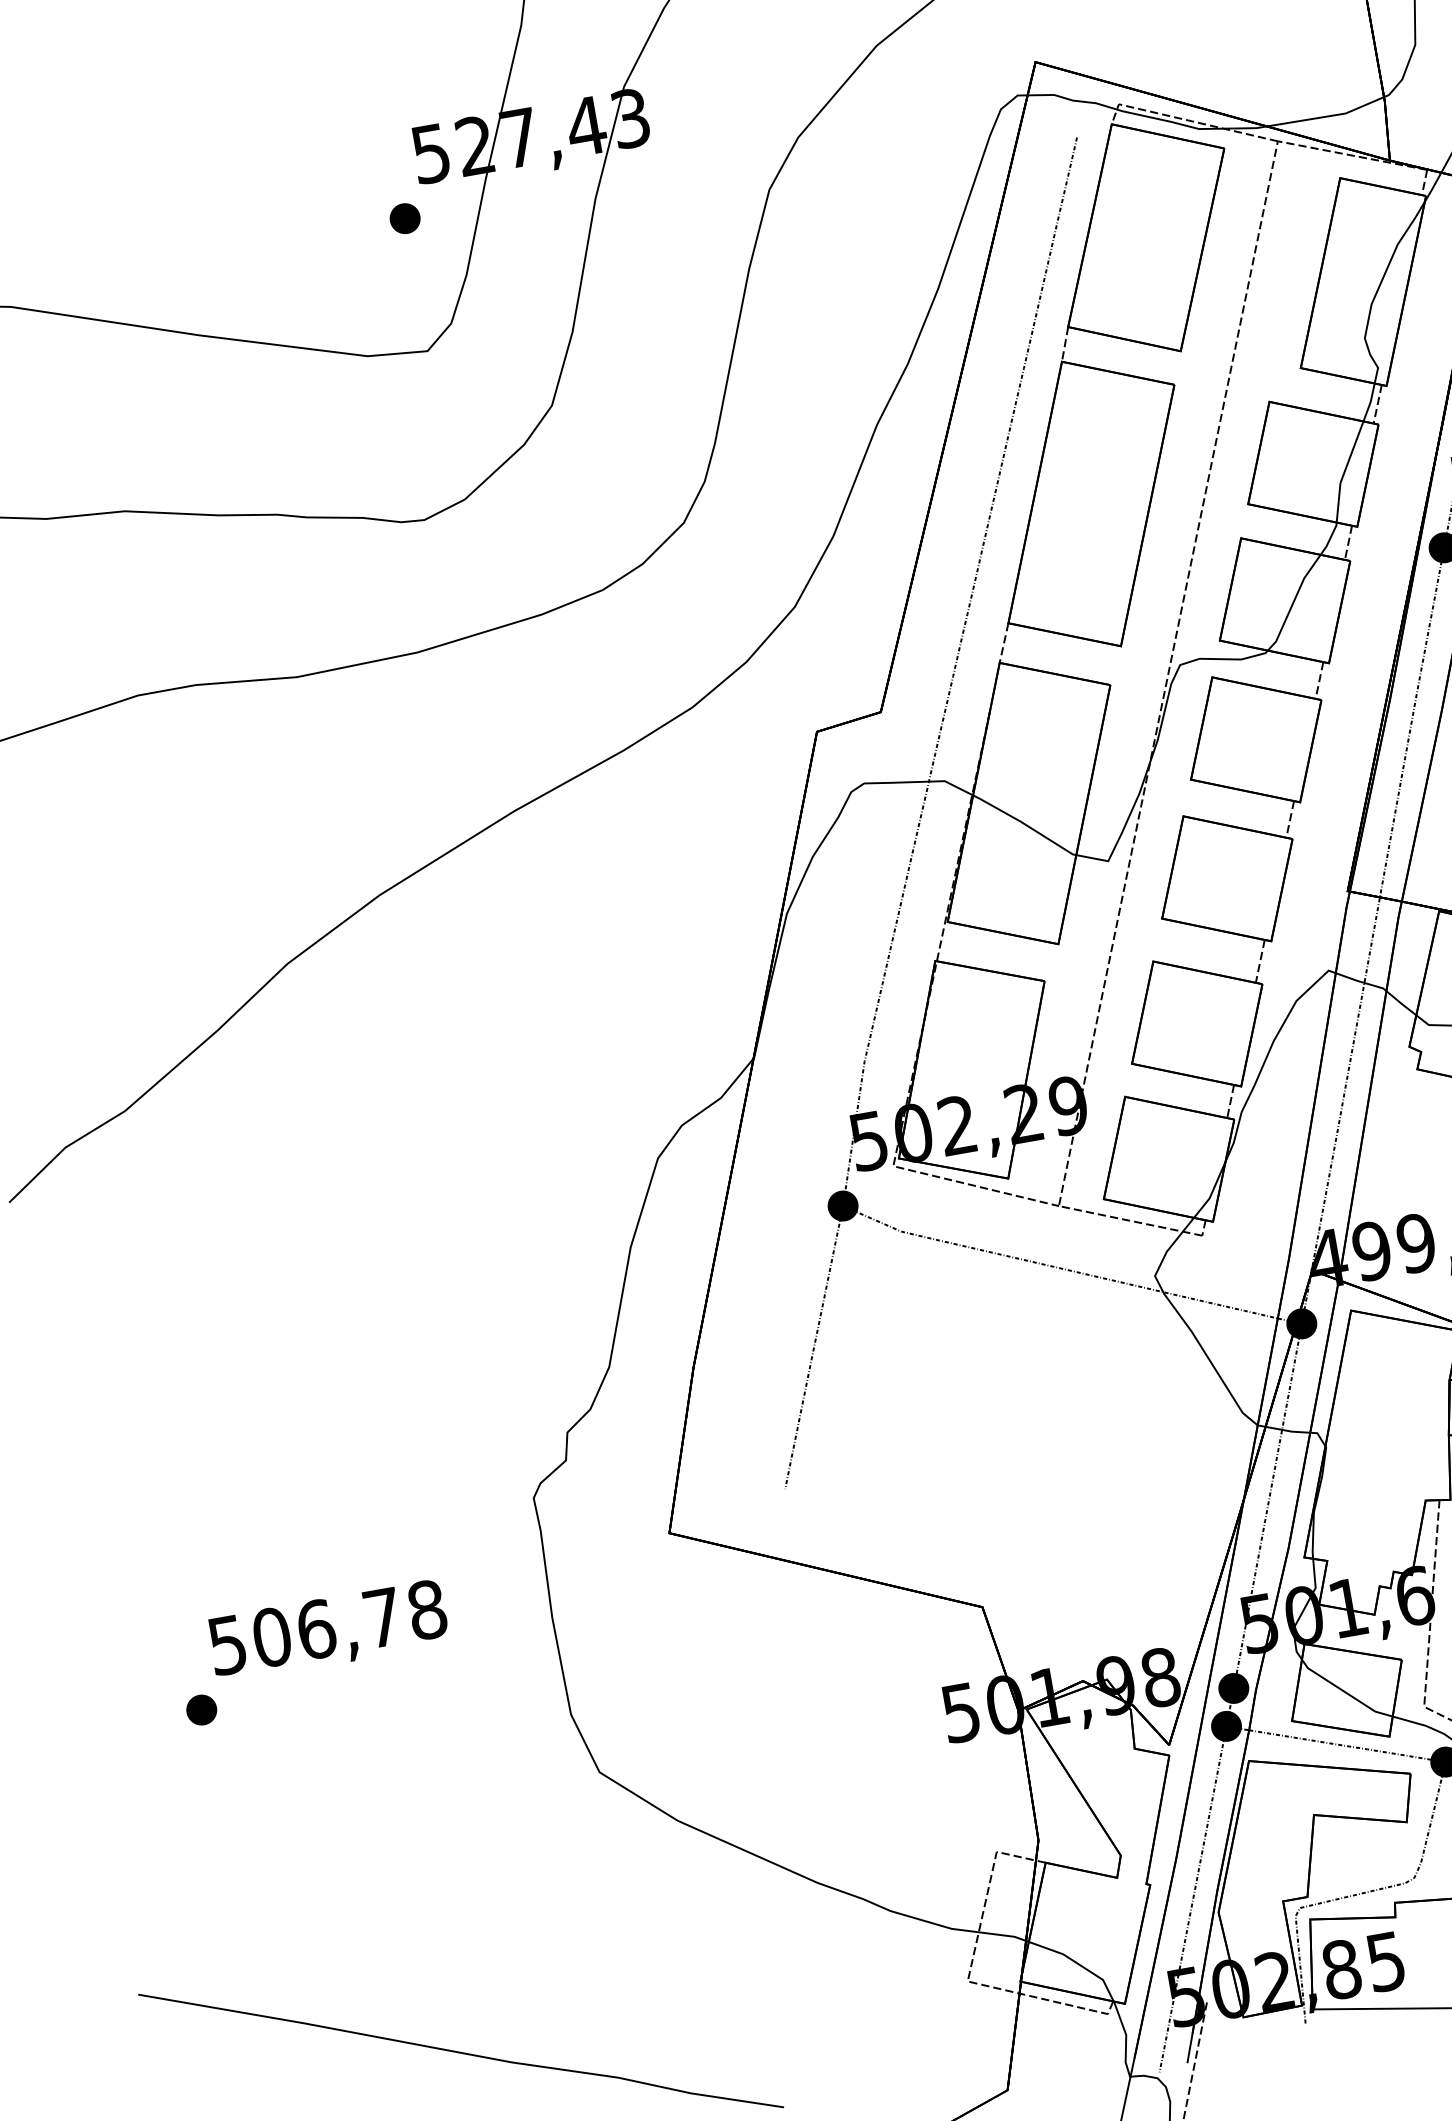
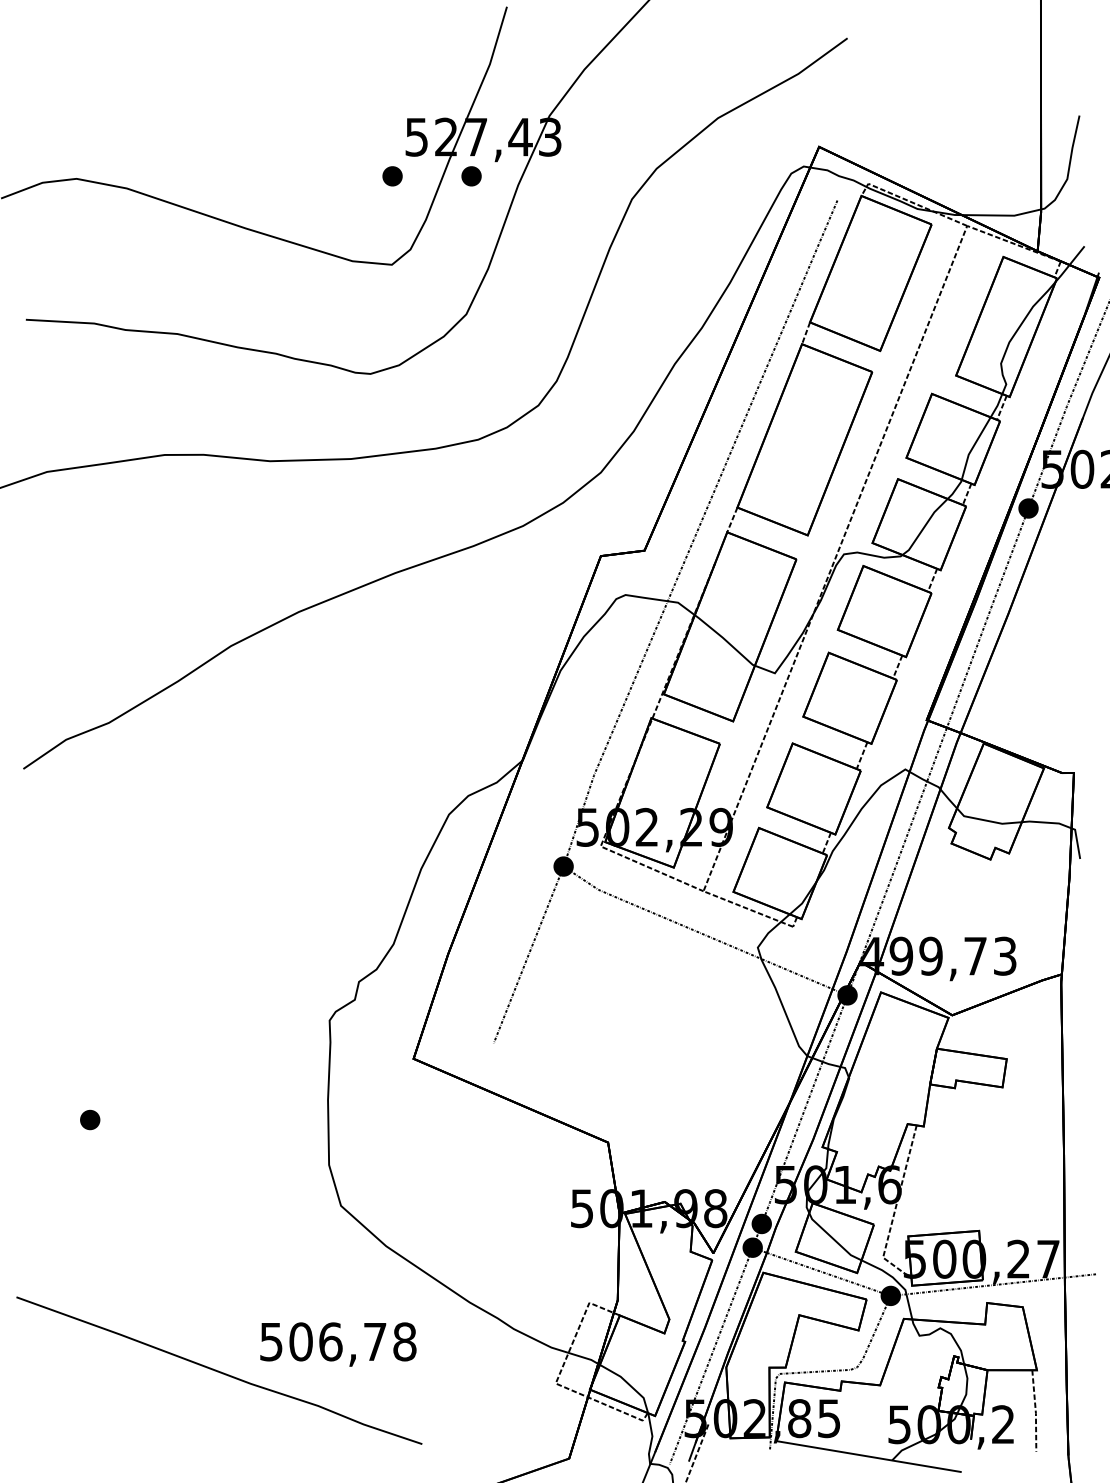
part: (523, 198) -> (471, 176), added
text: (328, 1631) -> (338, 1344), moved

